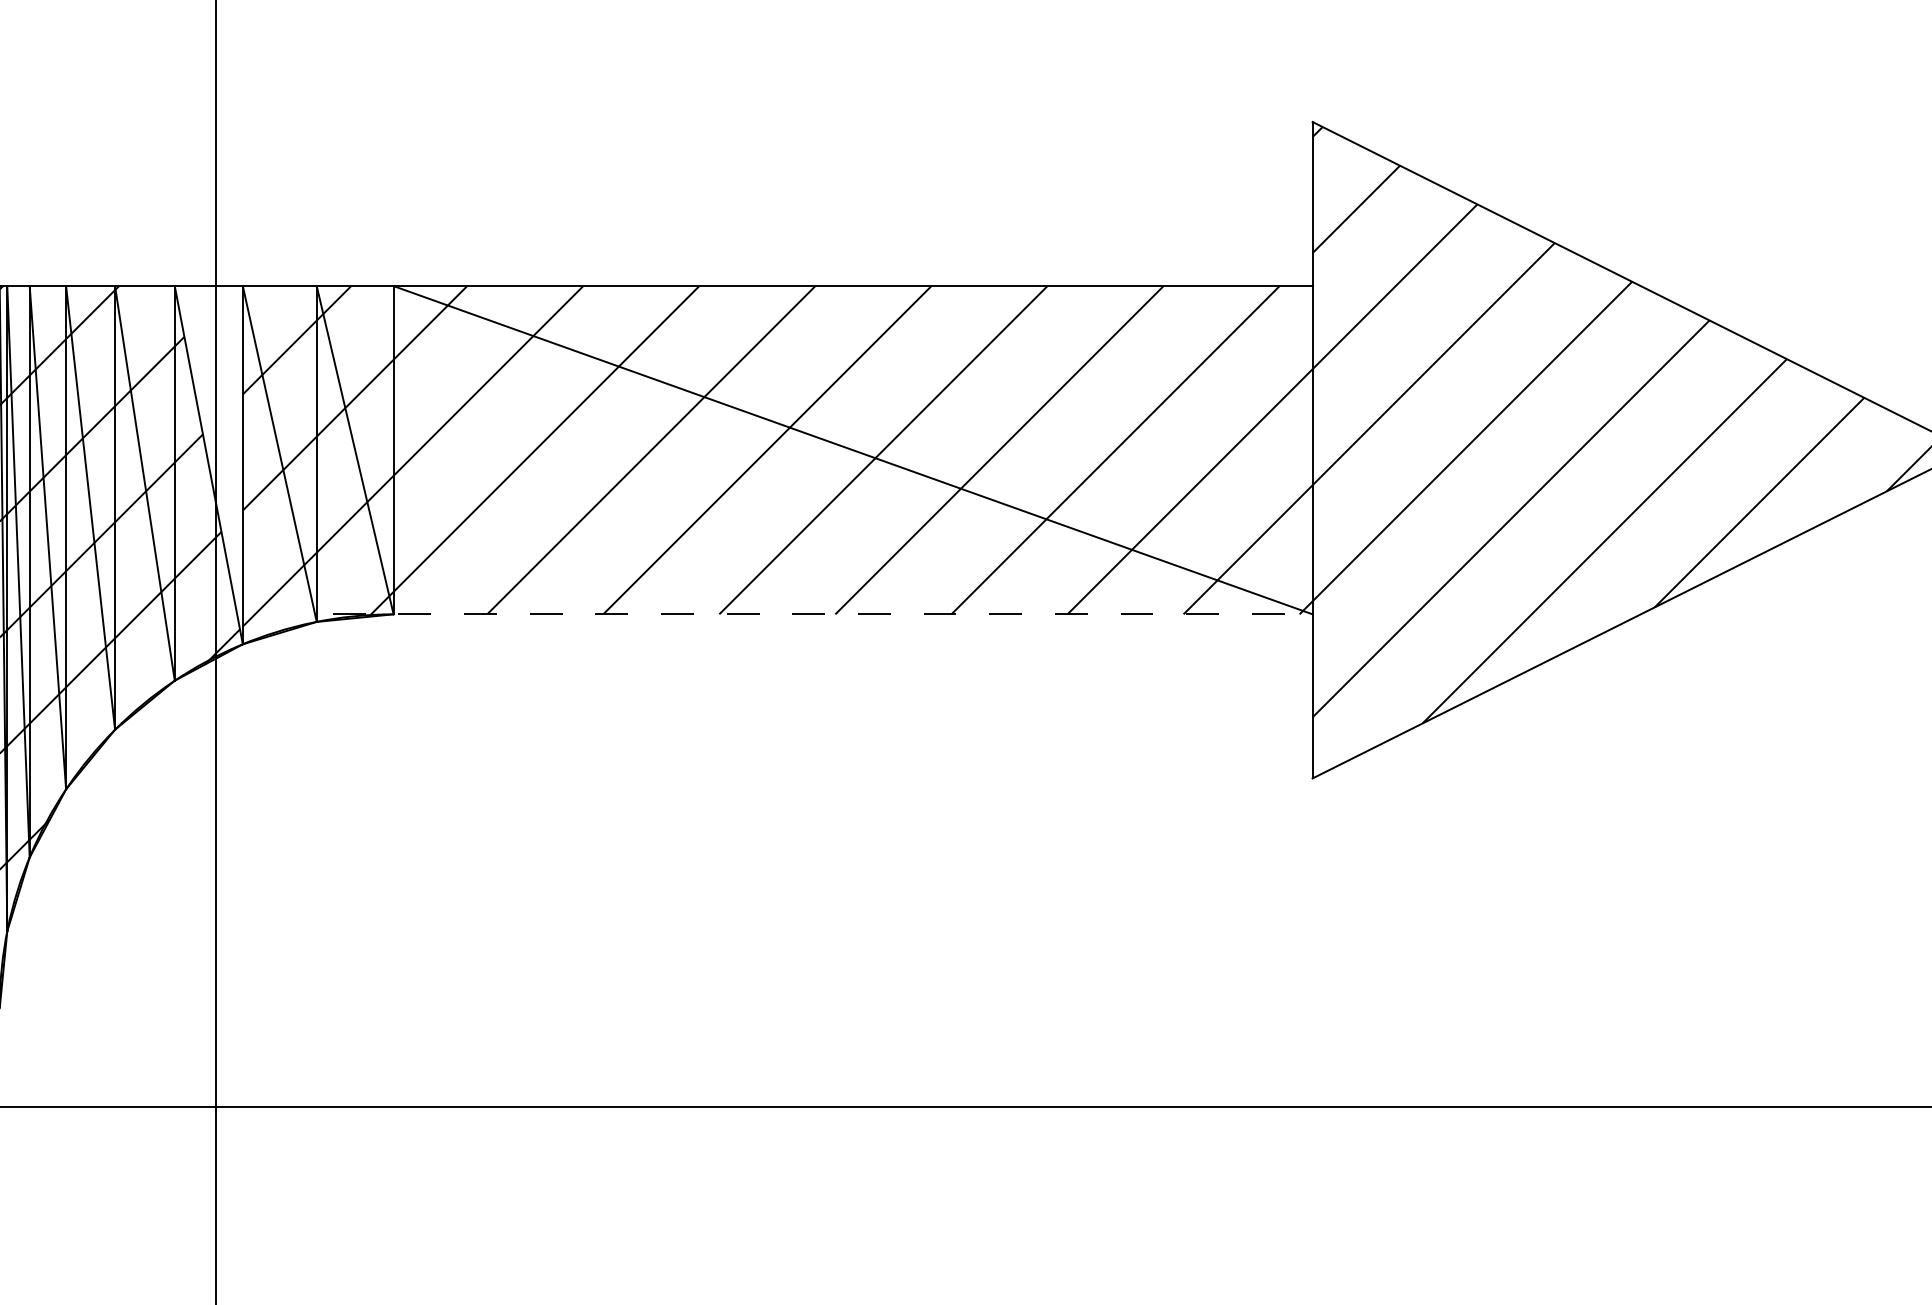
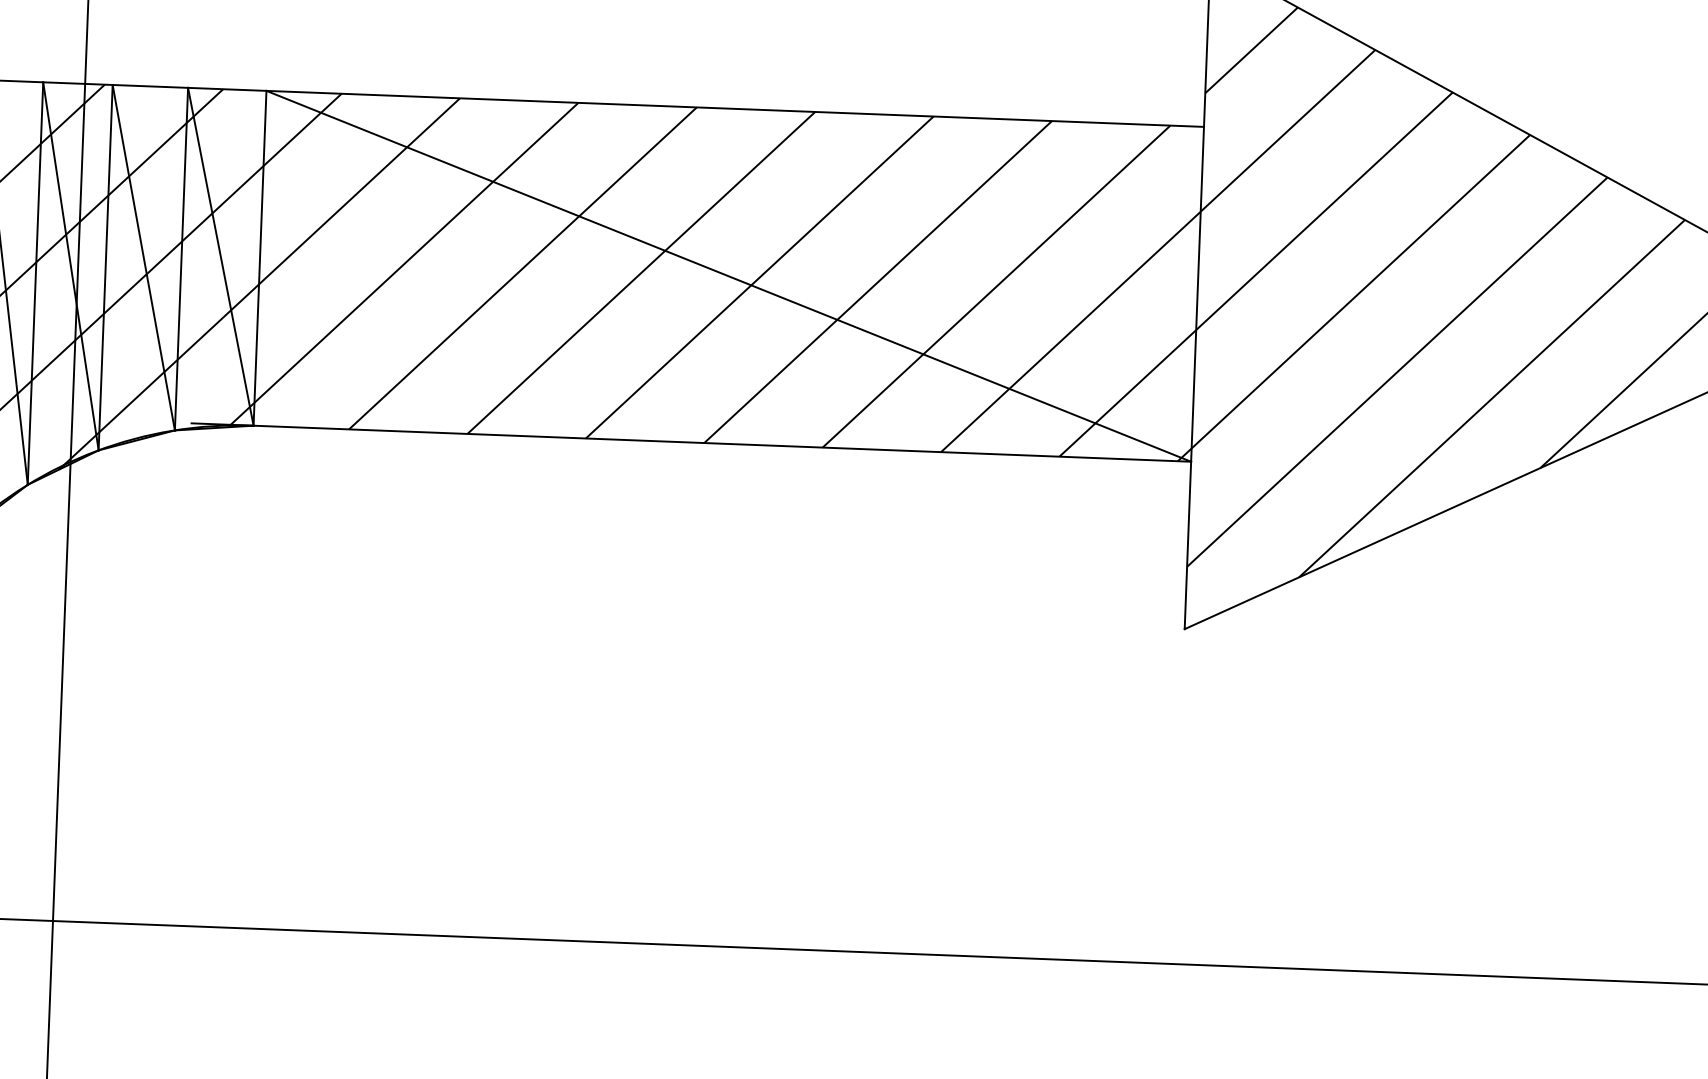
hatch: (213, 457) -> (76, 258), added
line: (822, 614) -> (691, 442), dashed -> solid

